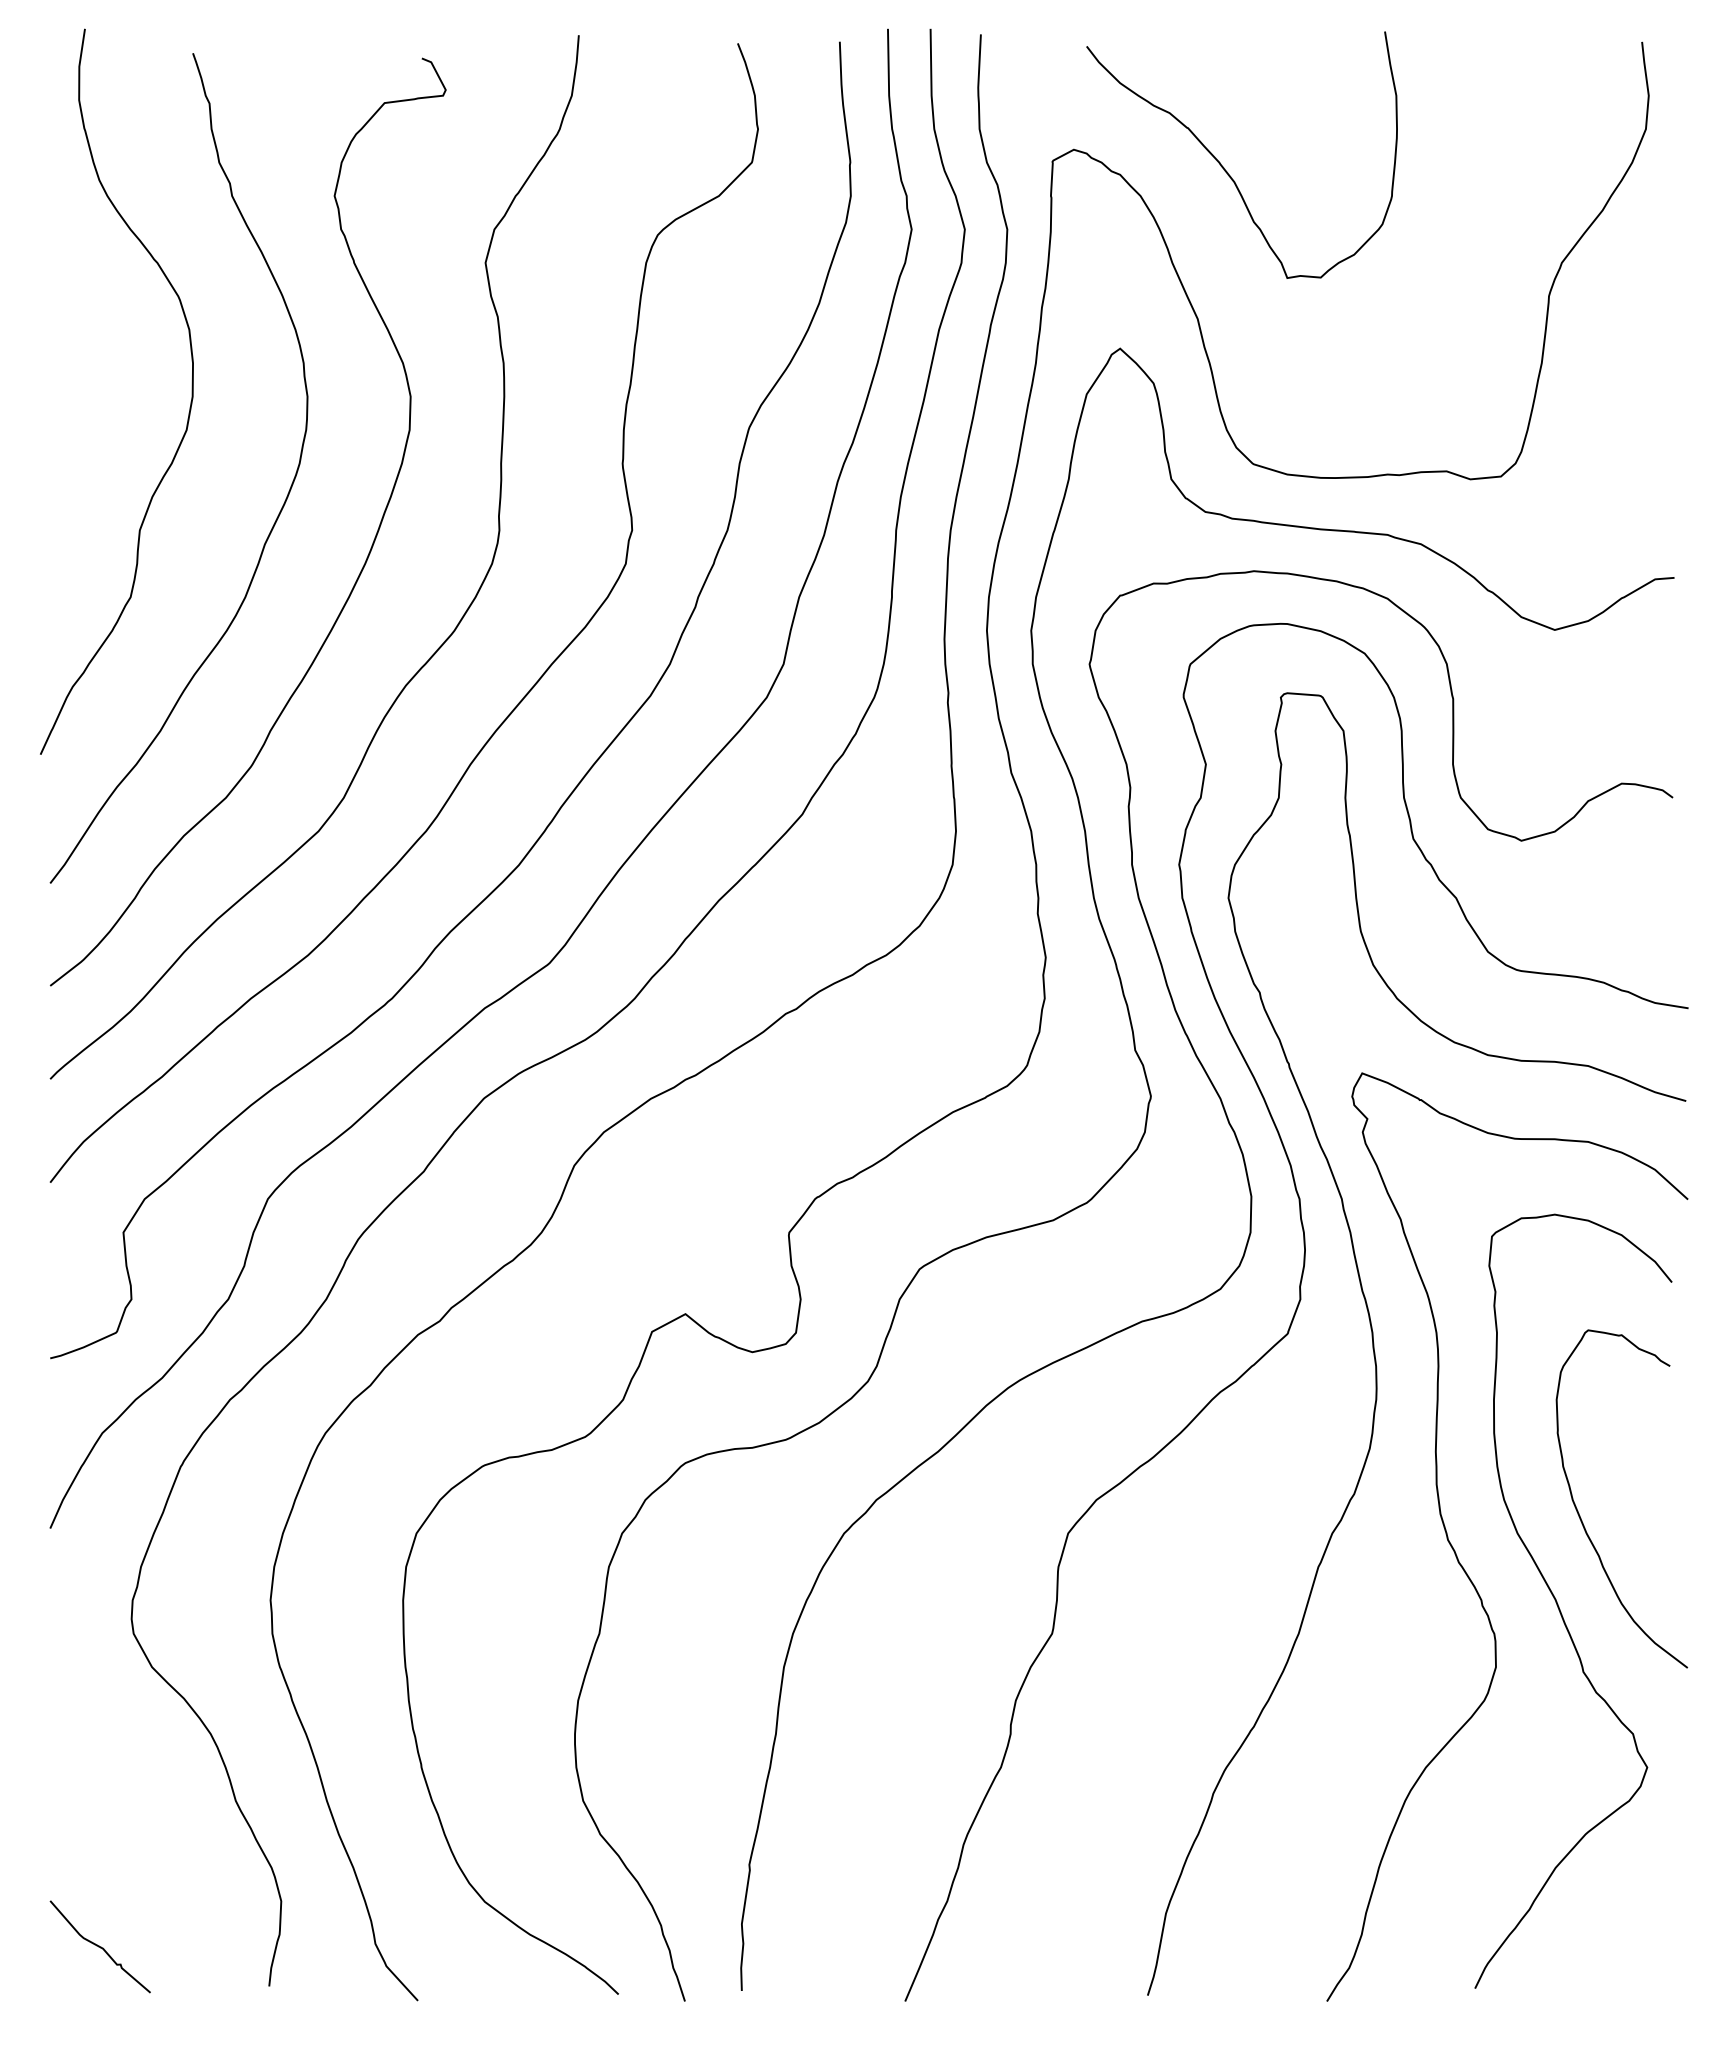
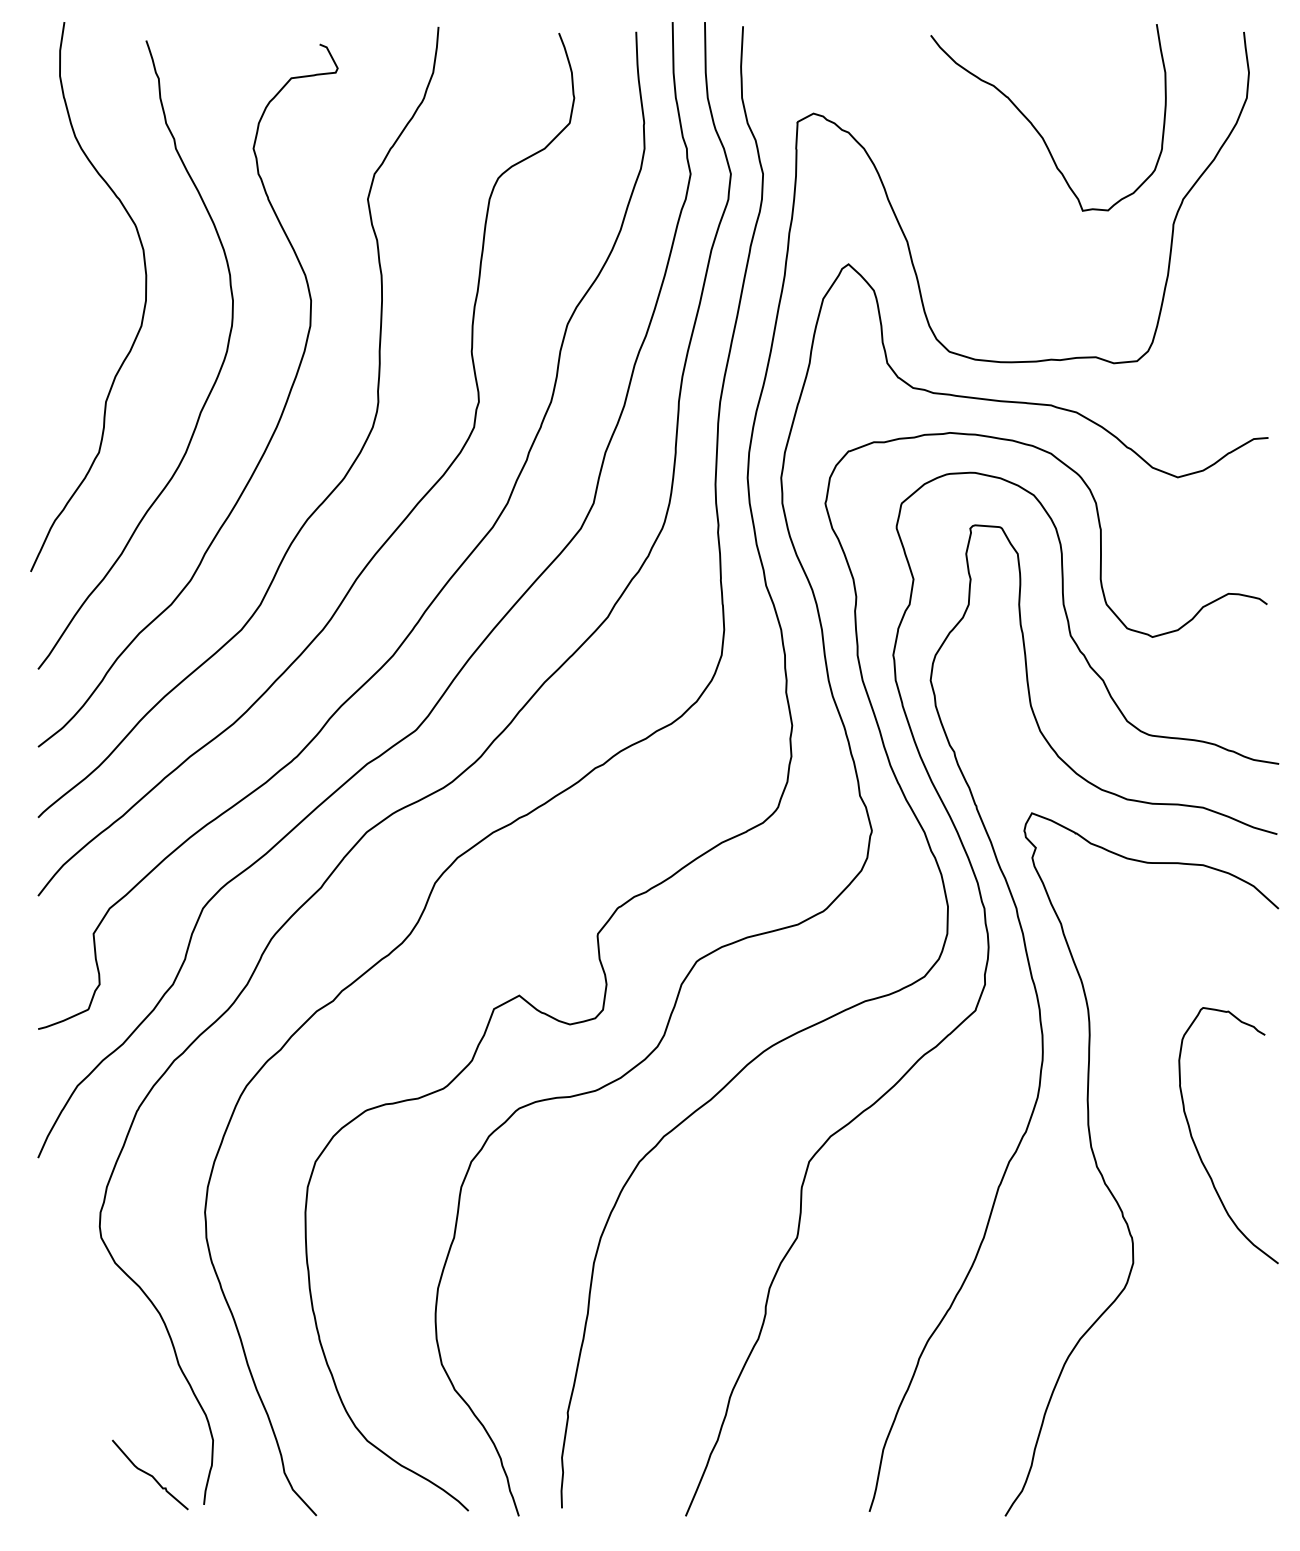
curve: (1224, 167) -> (1035, 127), moved
curve: (1559, 1606) -> (1181, 1217), removed
curve: (99, 1946) -> (149, 1474), moved

